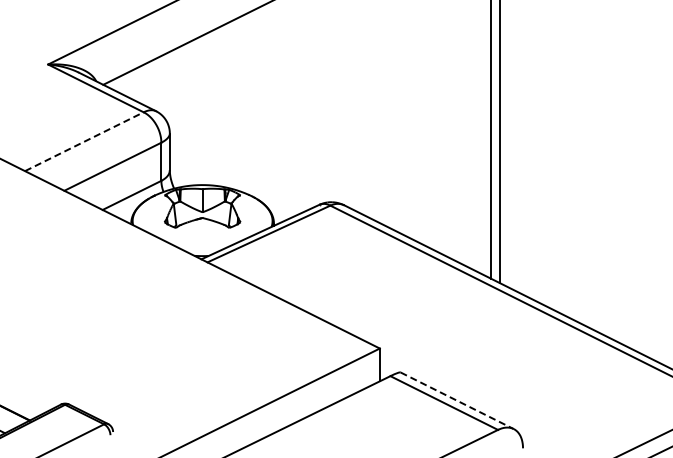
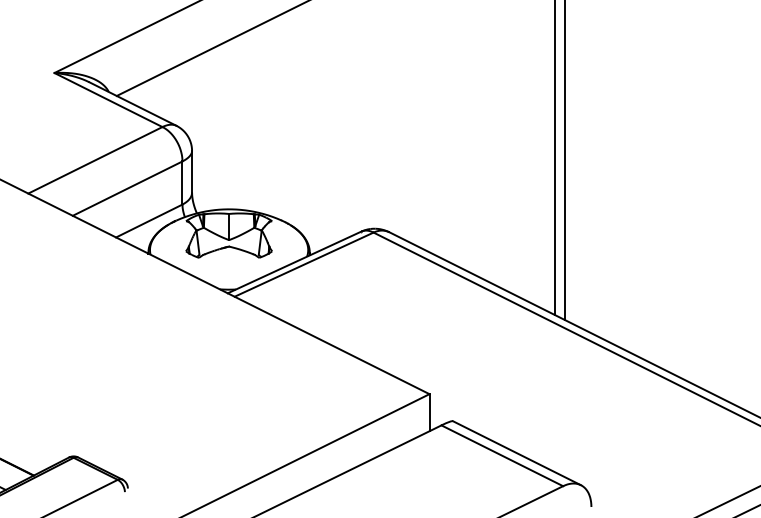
line: (84, 141) -> (95, 160), dashed -> solid
line: (457, 400) -> (517, 452), dashed -> solid

